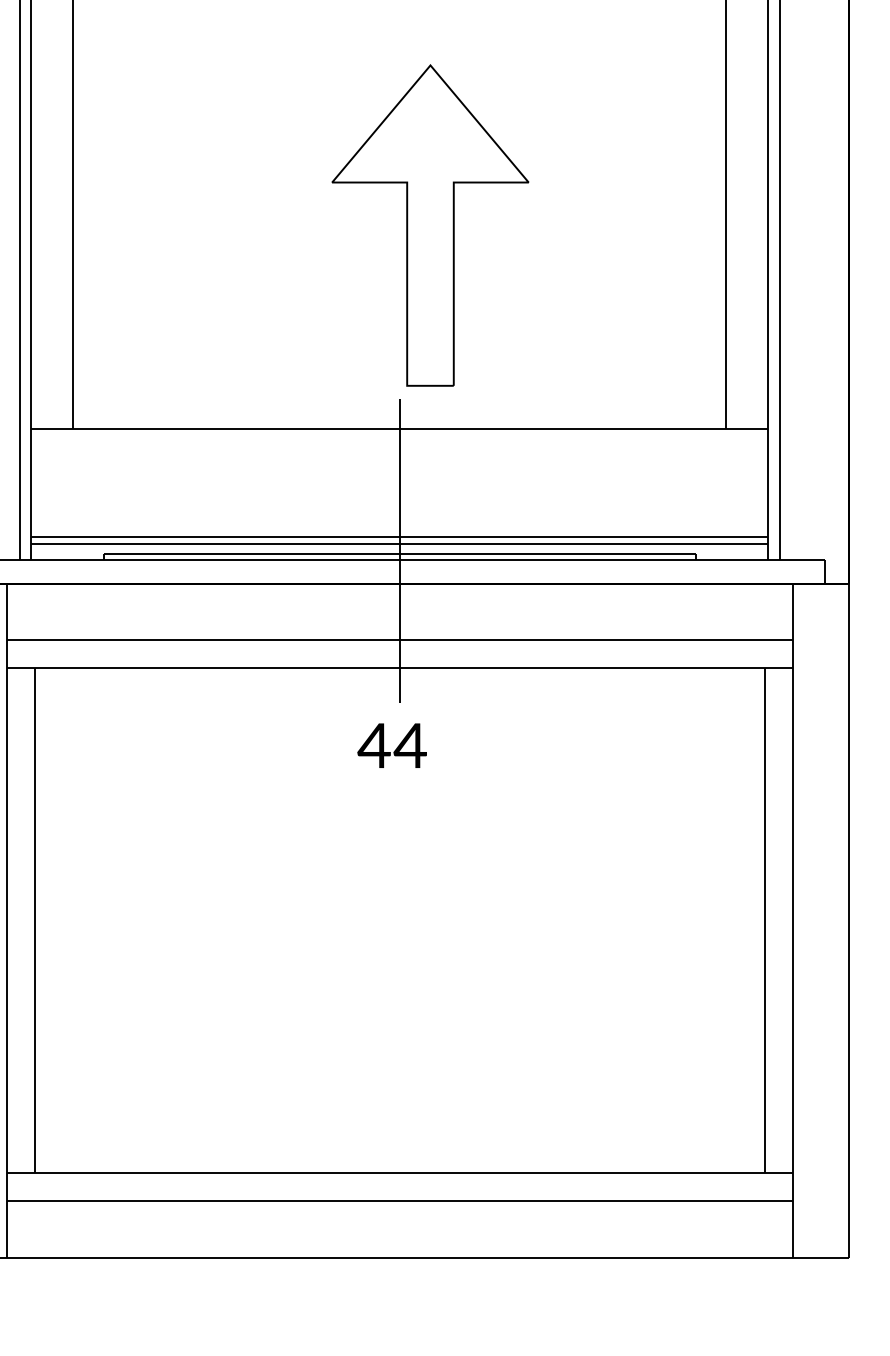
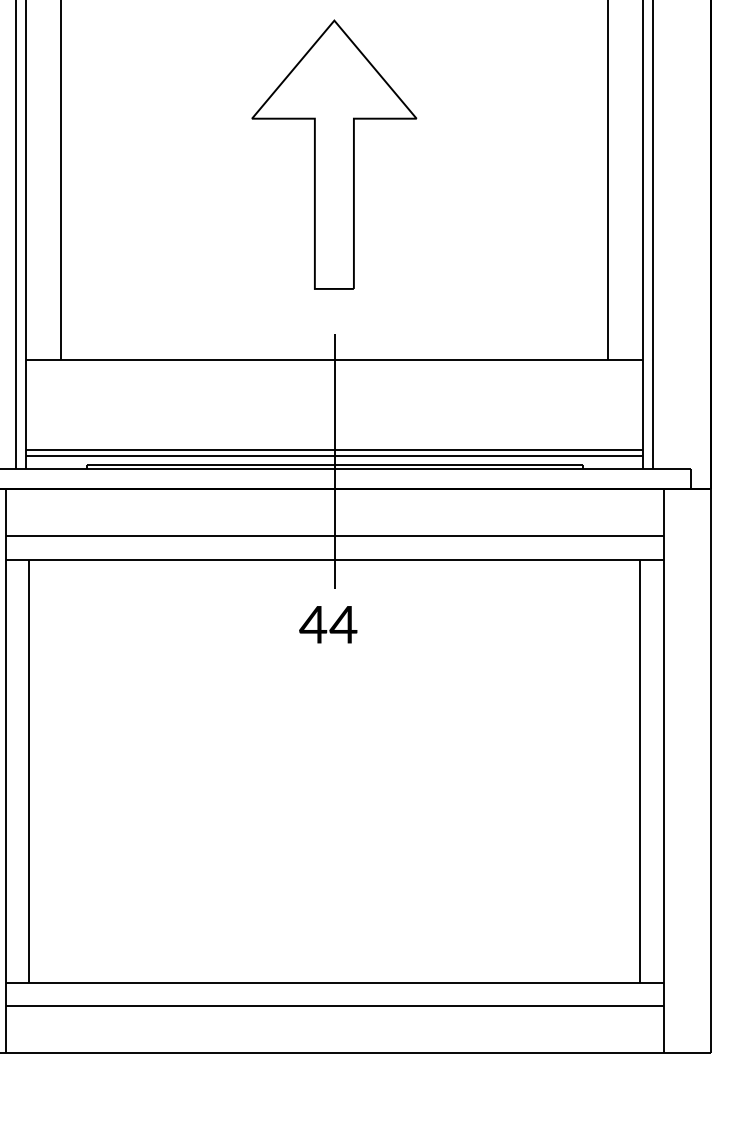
part: (430, 225) -> (334, 154), moved

